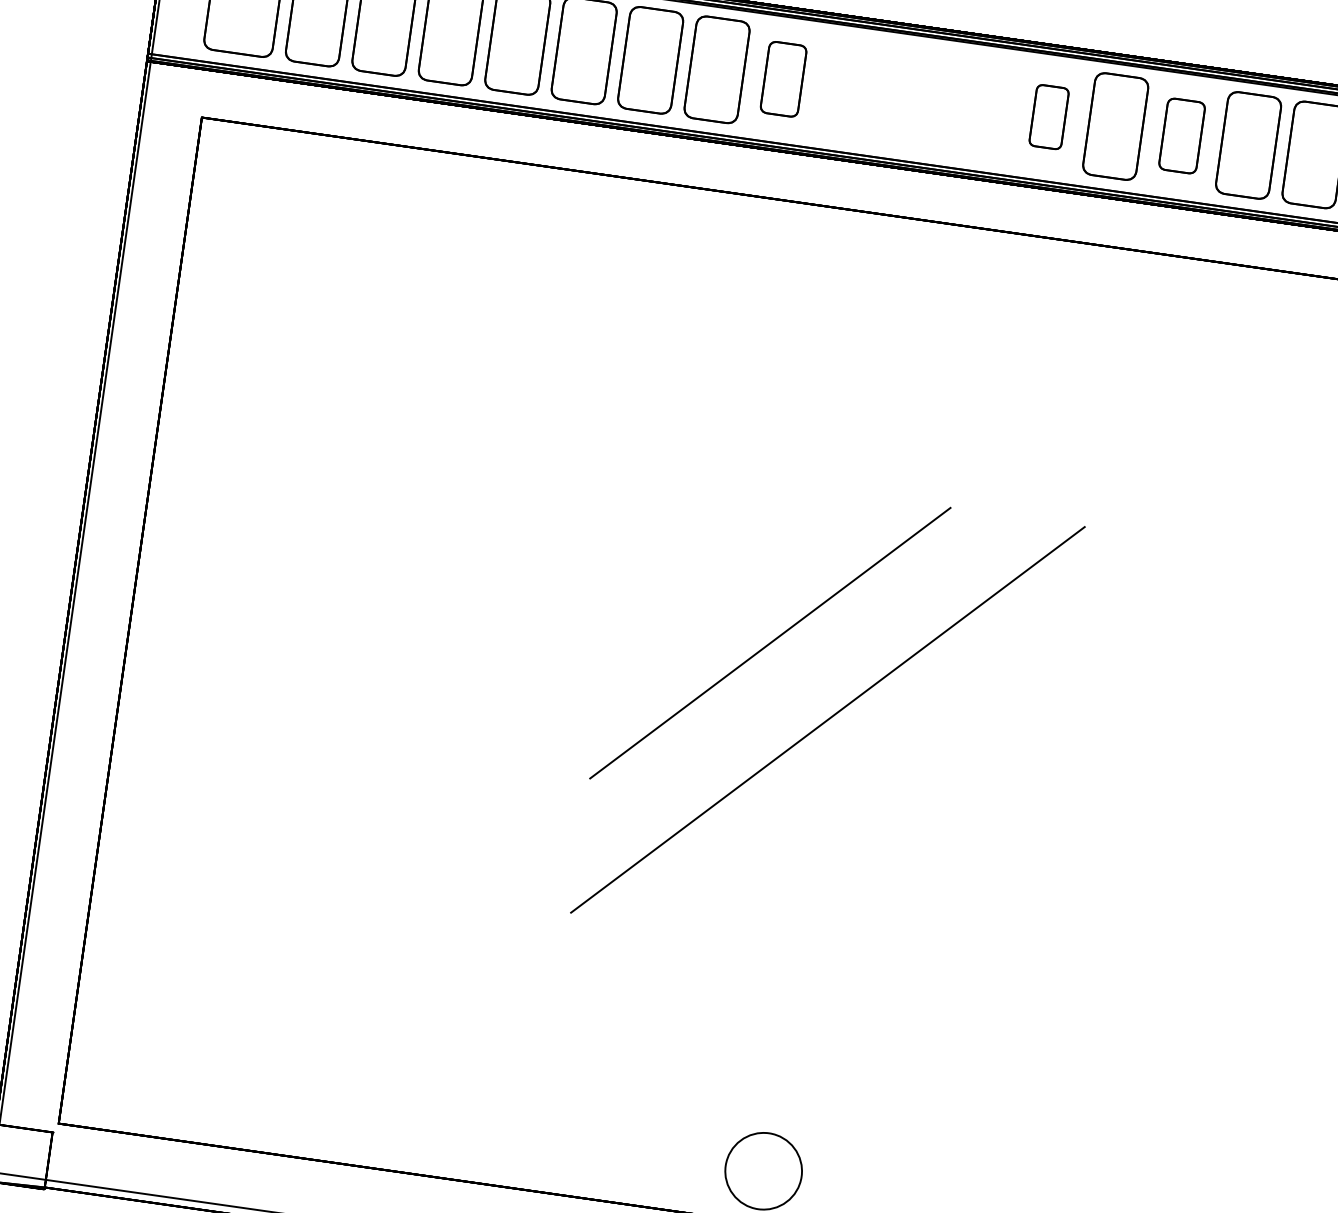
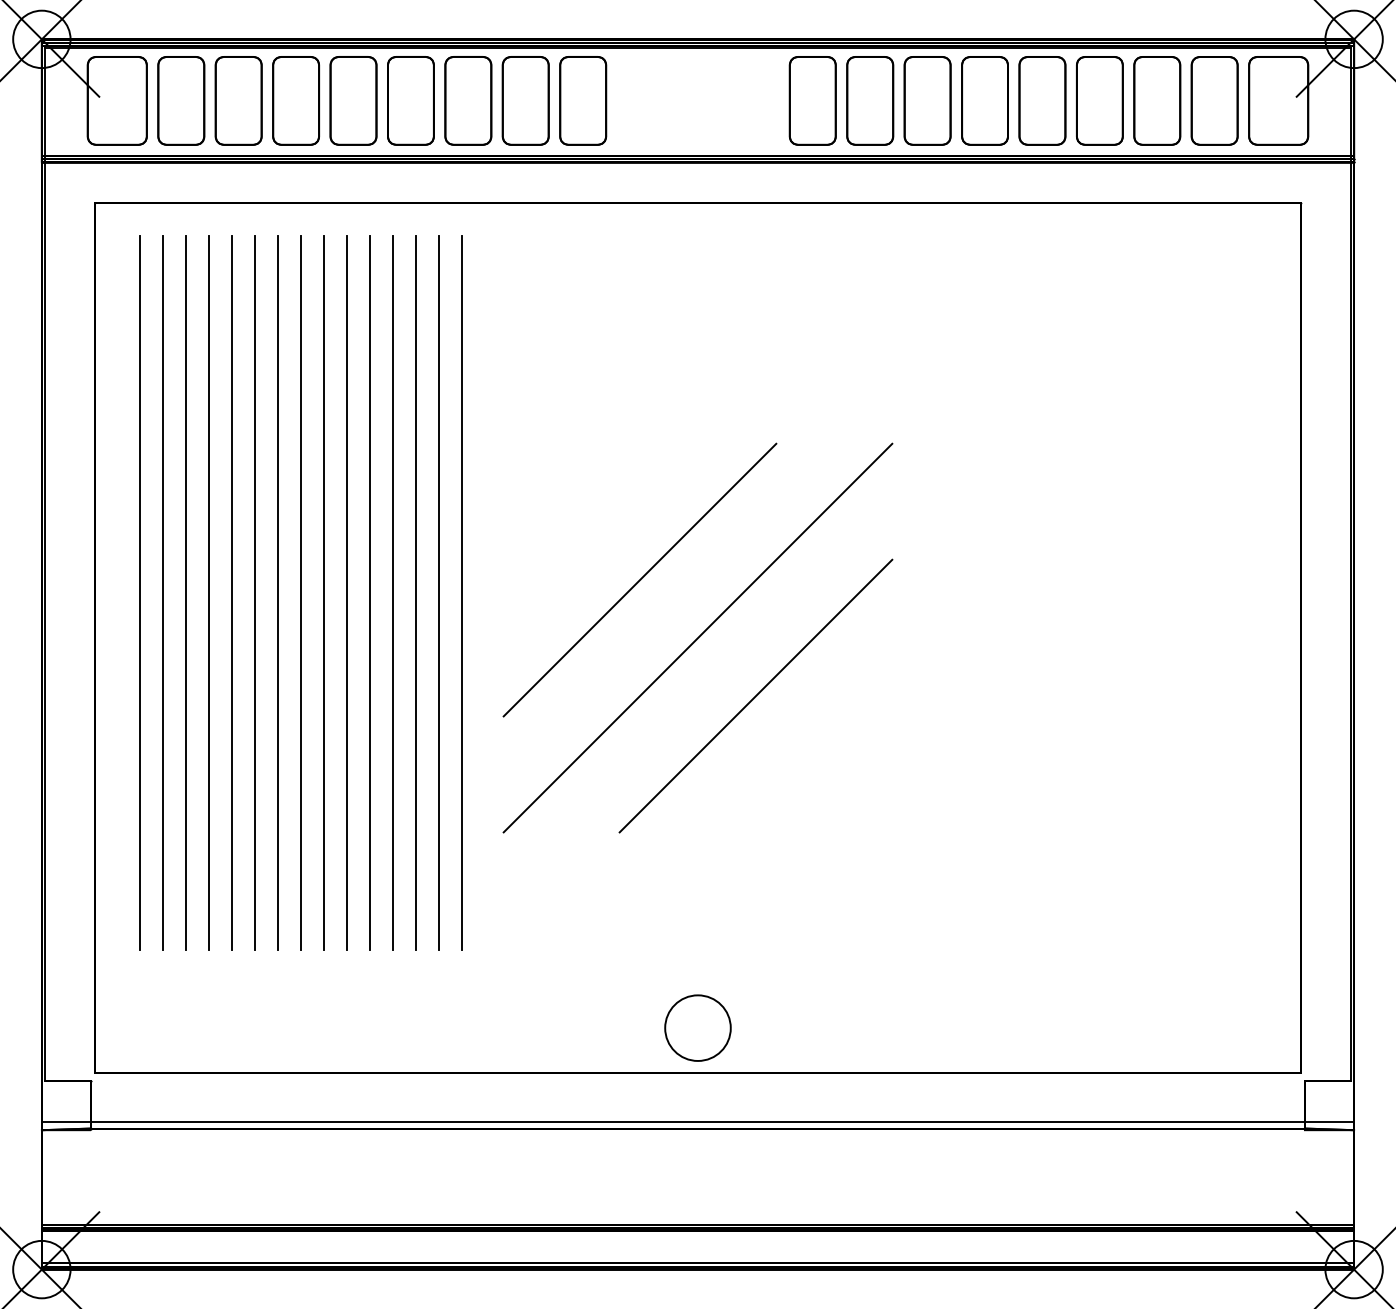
part: (783, 78) -> (583, 100), size x1.43
part: (1048, 116) -> (812, 100), size x1.67
part: (1182, 135) -> (927, 100), size x1.43
line: (190, 575) -> (140, 592), added
line: (216, 579) -> (163, 592), added
line: (243, 582) -> (186, 592), added
line: (270, 586) -> (209, 592), added
line: (296, 590) -> (232, 592), added
line: (323, 594) -> (255, 592), added
line: (349, 598) -> (278, 592), added
line: (376, 601) -> (301, 592), added
line: (403, 605) -> (324, 592), added
line: (428, 609) -> (346, 592), added
line: (455, 612) -> (369, 592), added
line: (481, 616) -> (392, 592), added
line: (508, 620) -> (415, 592), added
line: (535, 624) -> (438, 592), added
line: (561, 628) -> (461, 592), added
line: (885, 795) -> (755, 695), added

